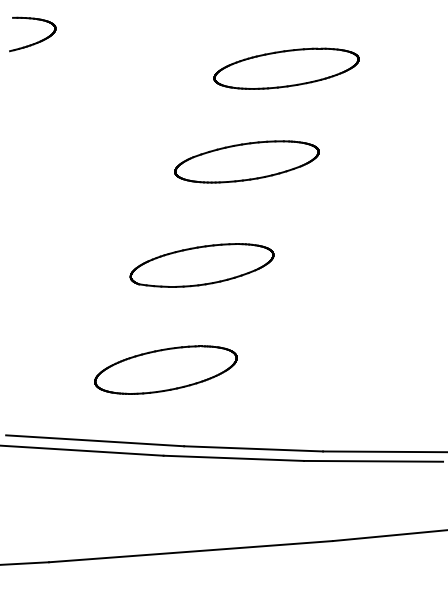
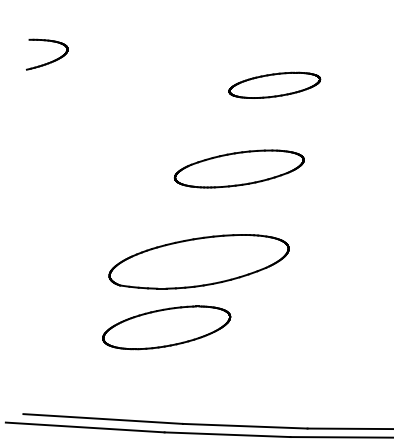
part: (286, 68) -> (274, 85), size x0.7
part: (201, 265) -> (198, 261), size x1.4
part: (165, 369) -> (166, 327), moved

